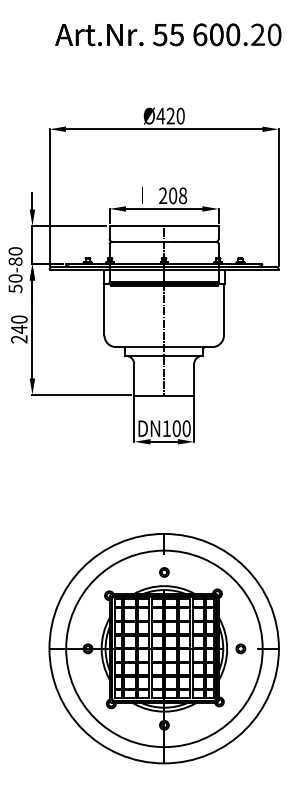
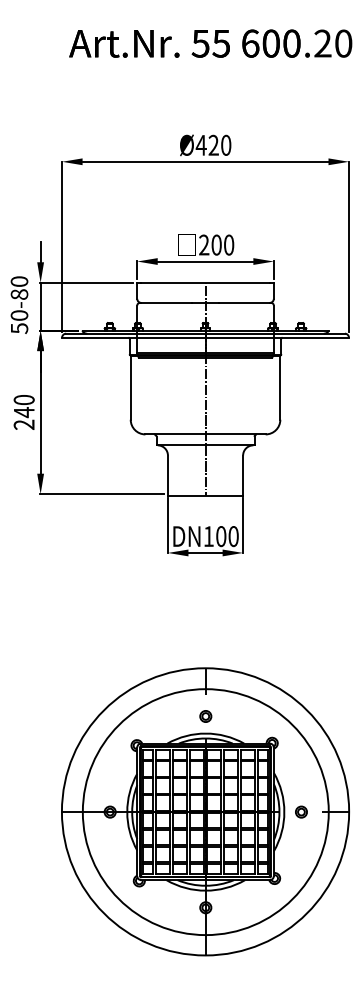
text: (183, 196) -> (229, 245), 208 -> 200
text: (15, 269) -> (19, 304), moved

